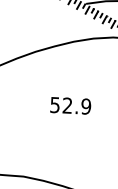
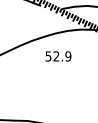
text: (70, 105) -> (58, 56), moved

